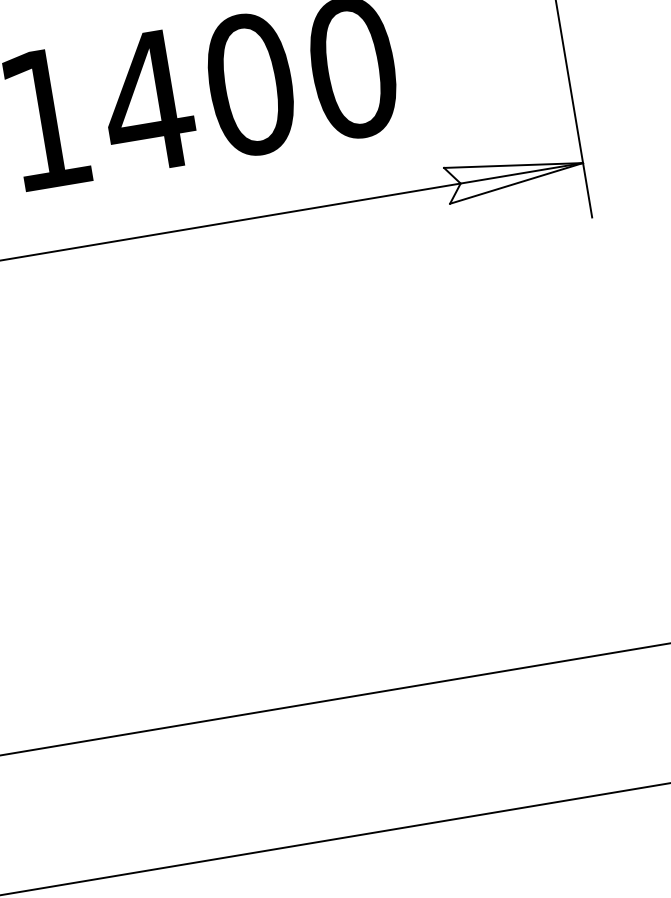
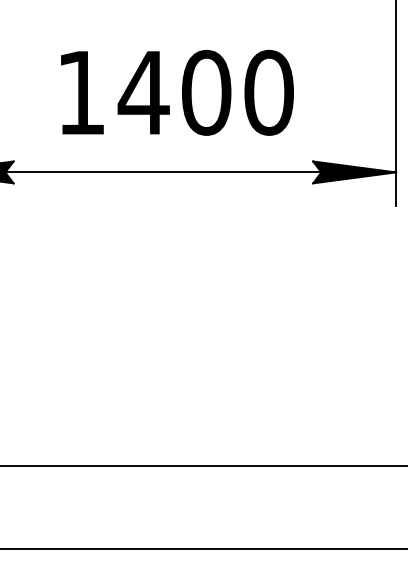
fill: (514, 174) -> (354, 172), added

